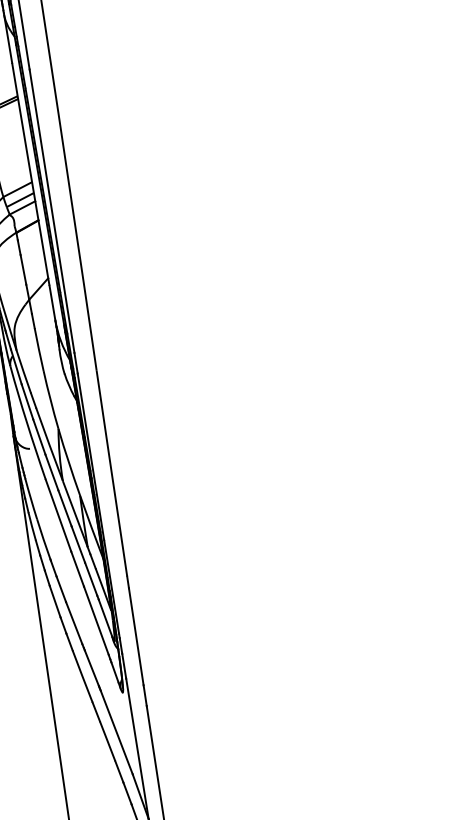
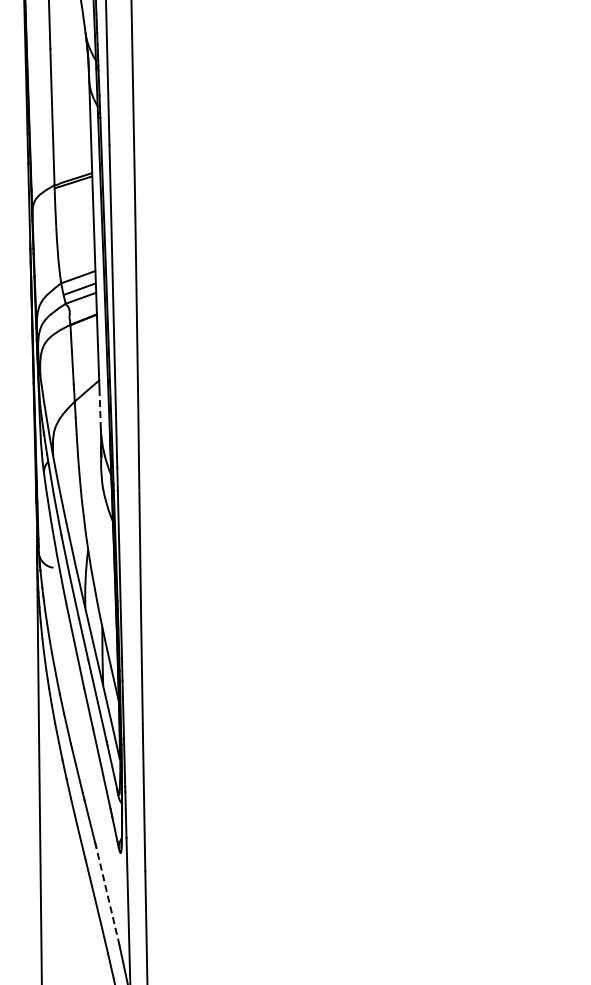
line: (52, 302) -> (100, 408), solid -> dashed
line: (116, 731) -> (107, 895), solid -> dashed

